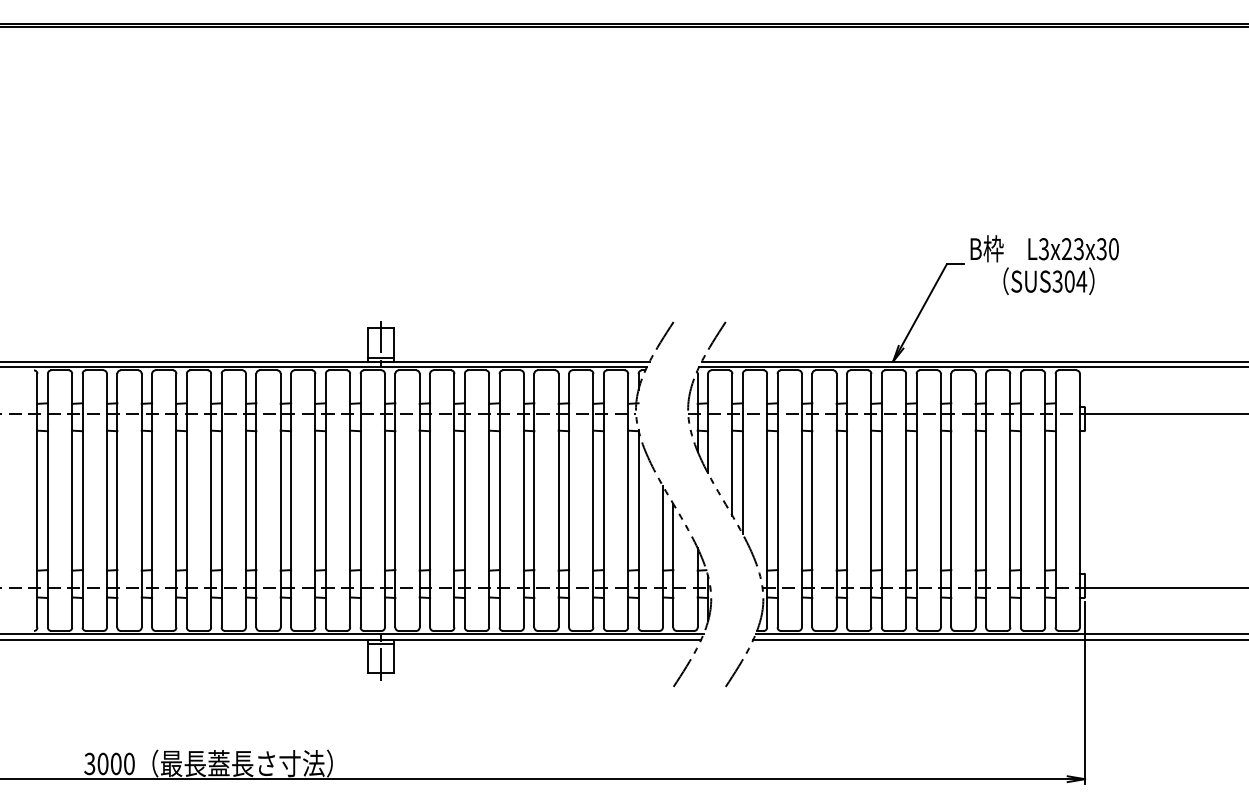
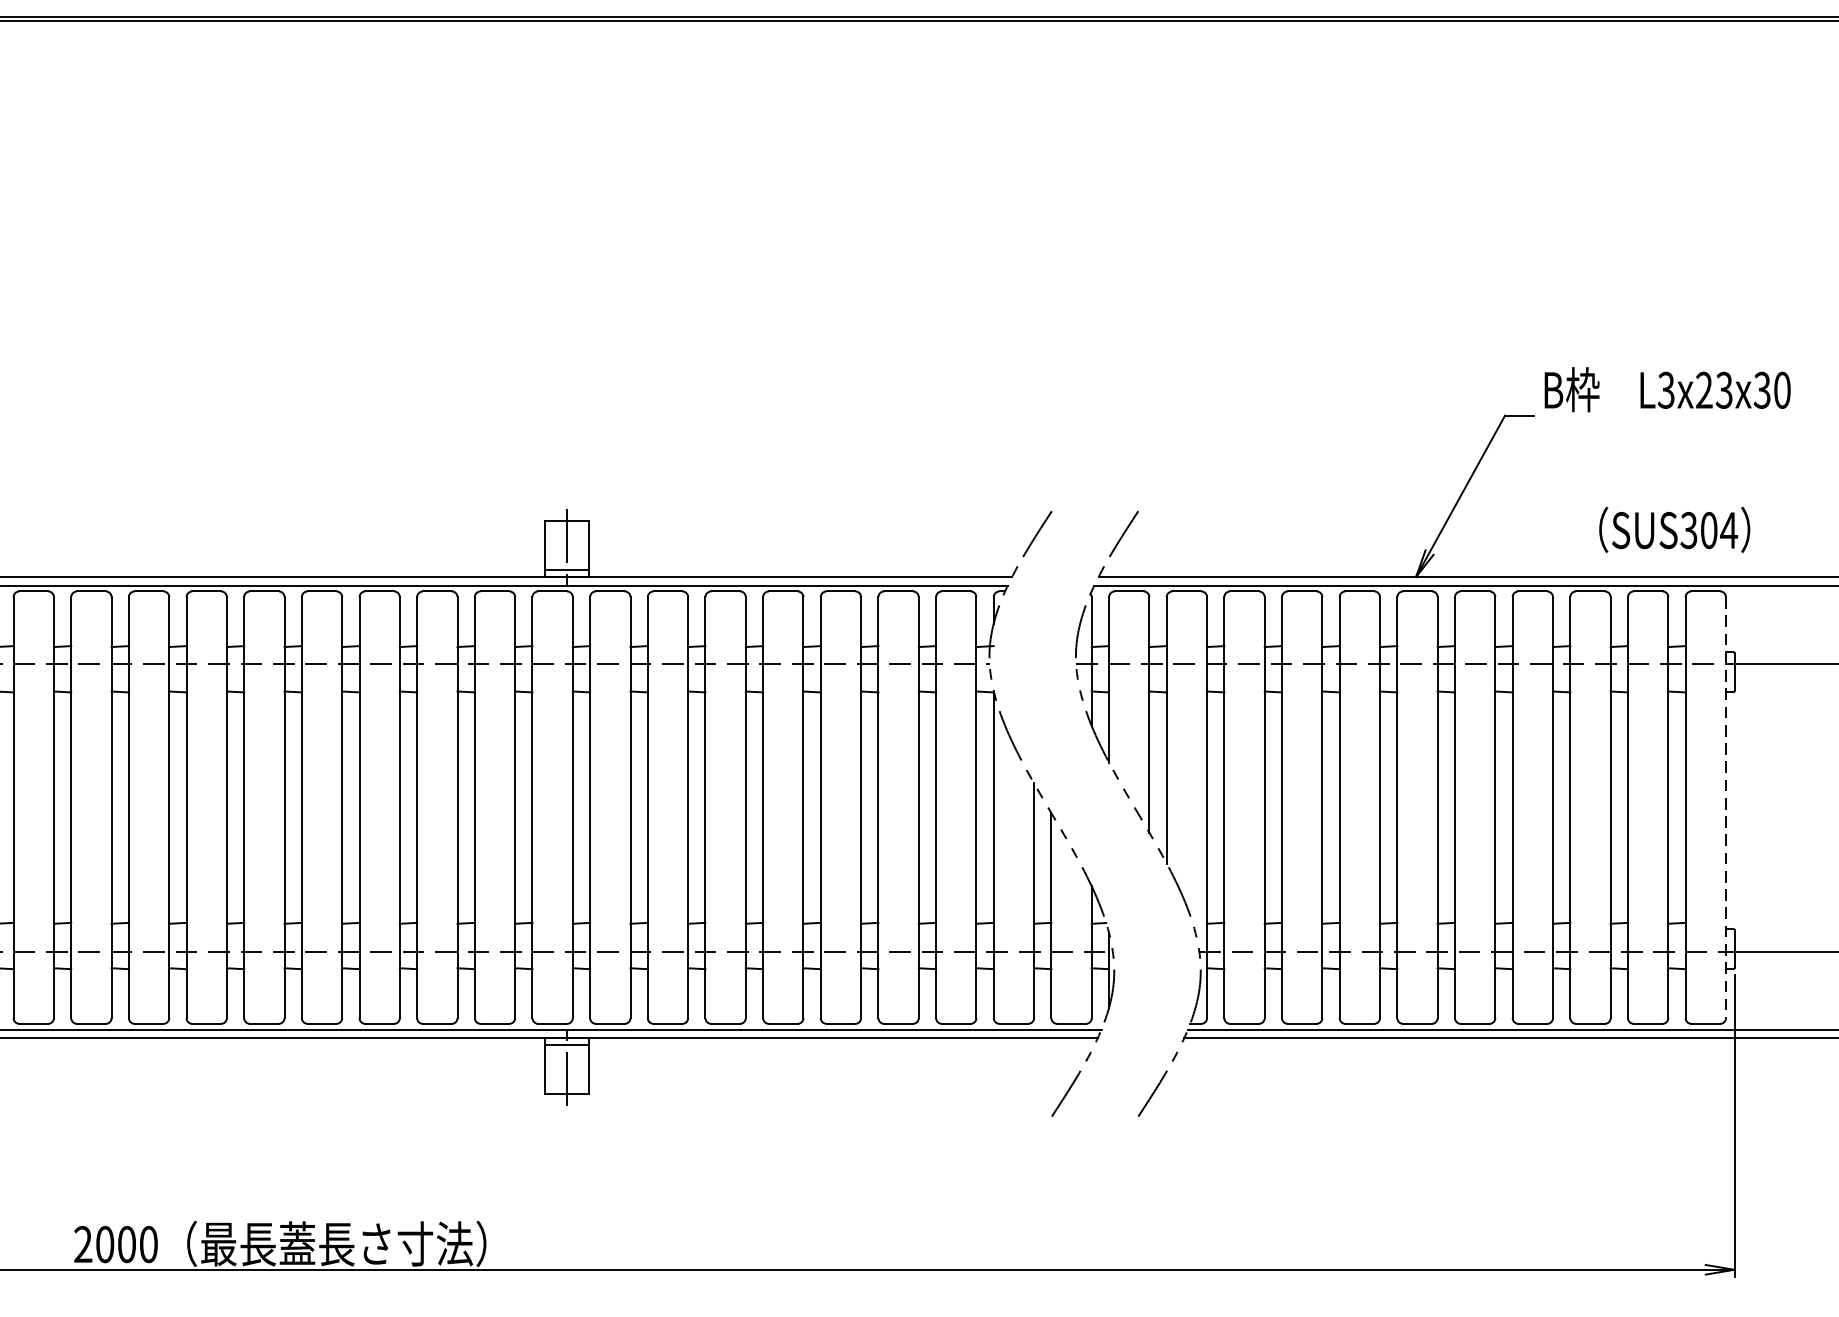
text: (1048, 280) -> (1673, 528), moved
line: (1079, 500) -> (1725, 807), solid -> dashed
text: (89, 764) -> (82, 1245), 3000 -> 2000

